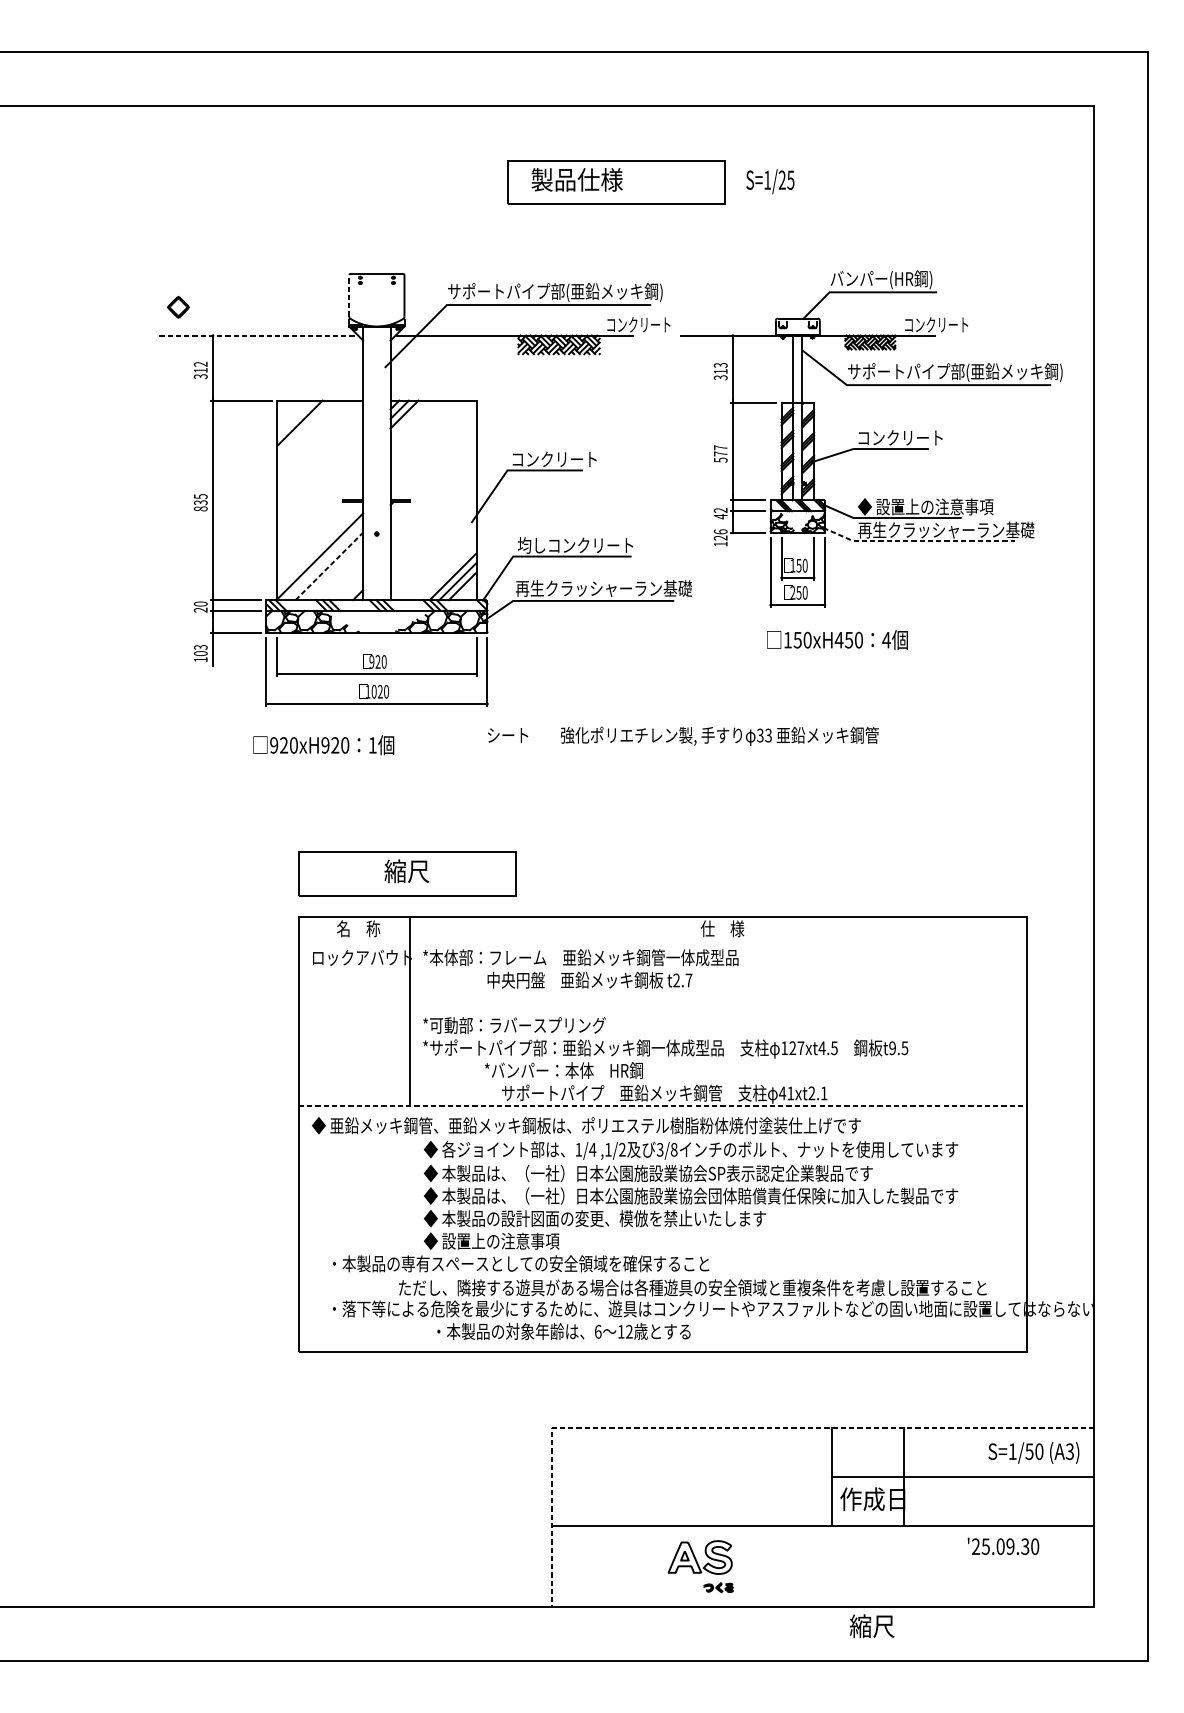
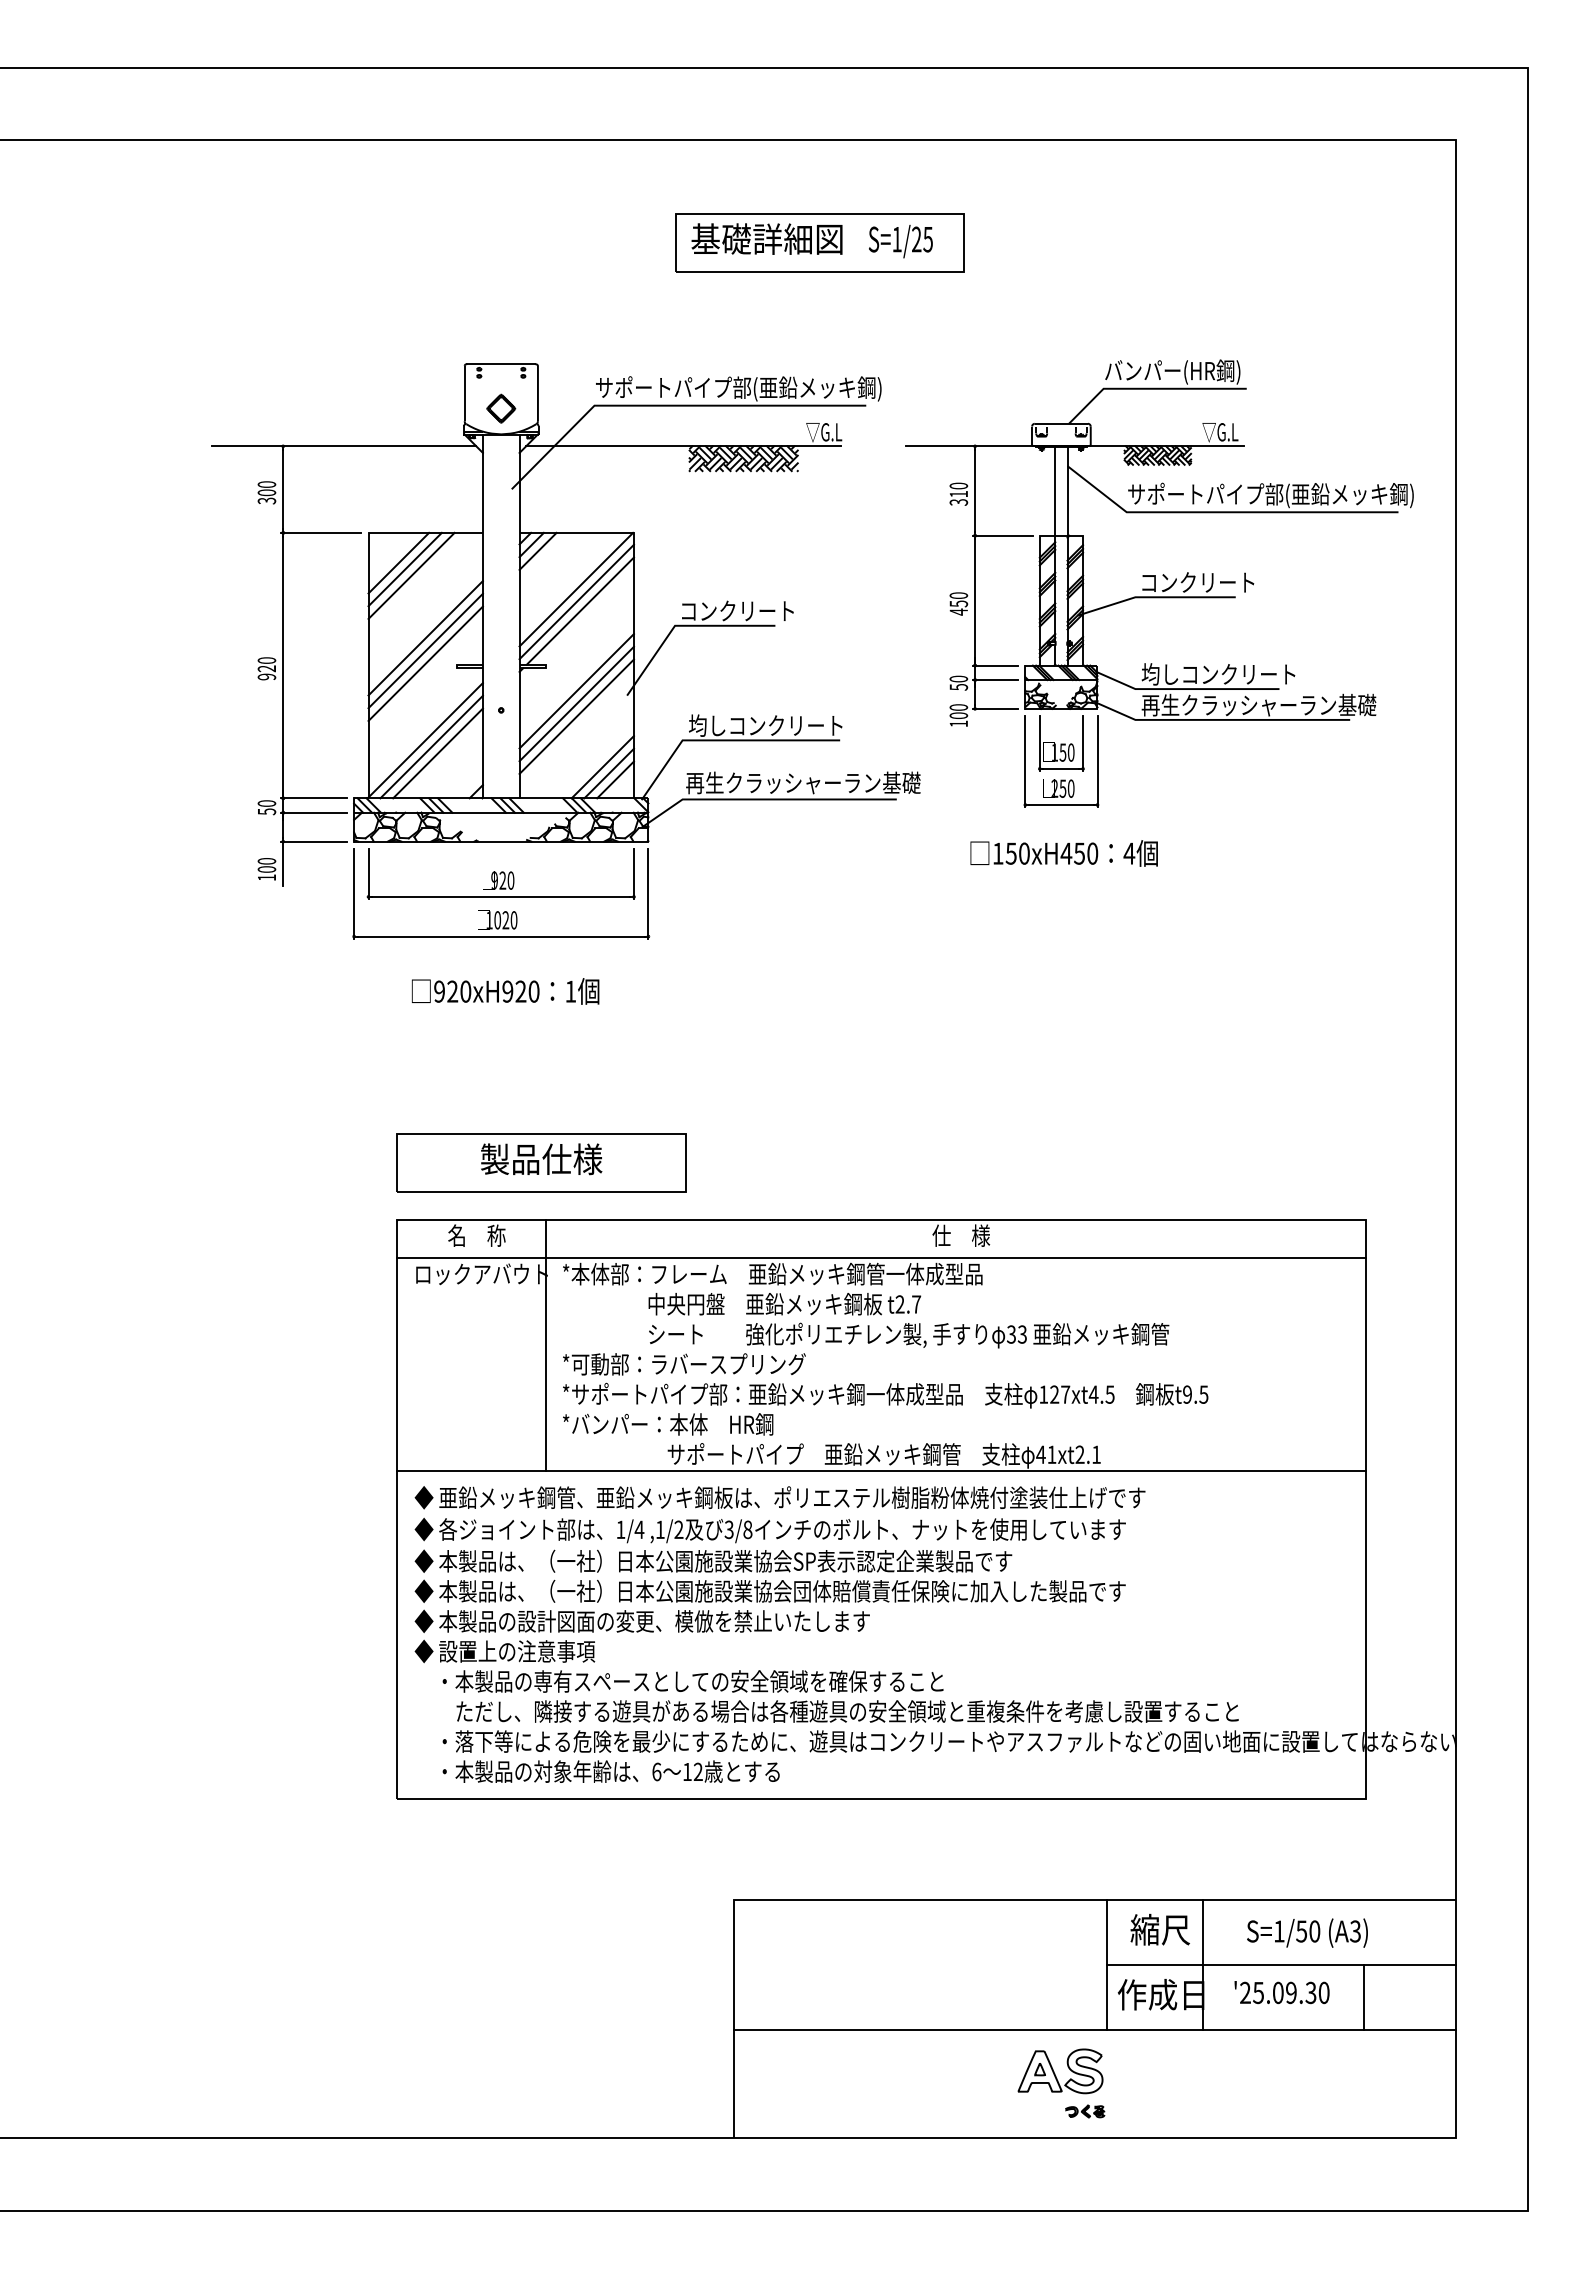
text: (576, 179) -> (766, 238), 製品仕様 -> 基礎詳細図
text: (770, 181) -> (900, 241), moved
line: (349, 295) -> (464, 393), dashed -> solid
part: (178, 307) -> (501, 408), moved
text: (637, 324) -> (848, 431), コンクリート -> ▽G.L
text: (935, 324) -> (1244, 431), コンクリート -> ▽G.L
line: (259, 335) -> (344, 446), dashed -> solid
text: (720, 365) -> (958, 485), 313 -> 310
text: (200, 367) -> (266, 488), 312 -> 300
line: (304, 428) -> (404, 569), added
line: (309, 432) -> (411, 575), added
line: (433, 443) -> (576, 589), added
line: (433, 452) -> (576, 601), added
text: (720, 453) -> (958, 603), 577 -> 450
line: (435, 458) -> (579, 610), added
line: (319, 479) -> (425, 638), added
line: (319, 489) -> (425, 650), added
line: (319, 498) -> (425, 663), added
text: (200, 502) -> (266, 668), 835 -> 920
text: (925, 506) -> (1231, 673), ◆ 設置上の注意事項 -> 均しコンクリート
text: (720, 513) -> (958, 682), 42 -> 50
line: (433, 519) -> (576, 691), added
line: (433, 528) -> (576, 703), added
text: (720, 534) -> (958, 711), 126 -> 100
line: (433, 538) -> (576, 716), added
line: (917, 540) -> (1220, 719), dashed -> solid
line: (324, 561) -> (431, 746), added
line: (329, 566) -> (438, 753), dashed -> solid
text: (200, 610) -> (266, 811), 20 -> 50
text: (836, 640) -> (1063, 853), moved
text: (200, 647) -> (266, 861), 103 -> 100
text: (683, 736) -> (909, 1335), moved
text: (323, 745) -> (505, 991), moved
text: (407, 871) -> (541, 1159), 縮尺 -> 製品仕様
line: (662, 945) -> (881, 1258), added
text: (564, 1070) -> (668, 1424), moved
line: (663, 1105) -> (882, 1471), dashed -> solid
text: (690, 1195) -> (769, 1590), moved
text: (692, 1287) -> (847, 1711), moved
text: (563, 1331) -> (610, 1771), moved
line: (733, 1428) -> (975, 1900), dashed -> solid
text: (1033, 1452) -> (1307, 1932), moved
line: (1024, 1501) -> (1363, 1997), added
text: (1003, 1546) -> (1281, 1992), moved
part: (700, 1566) -> (1061, 2083), moved
text: (871, 1626) -> (1159, 1929), moved

